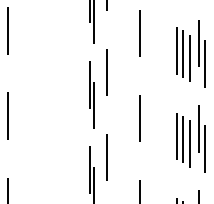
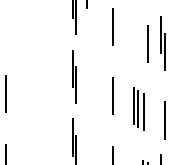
line: (7, 30) -> (6, 24), removed
line: (177, 50) -> (143, 40), removed
line: (190, 58) -> (153, 47), removed
line: (107, 72) -> (86, 58), removed
line: (198, 128) -> (160, 103), removed
part: (183, 140) -> (138, 109), moved
line: (107, 157) -> (86, 127), removed

